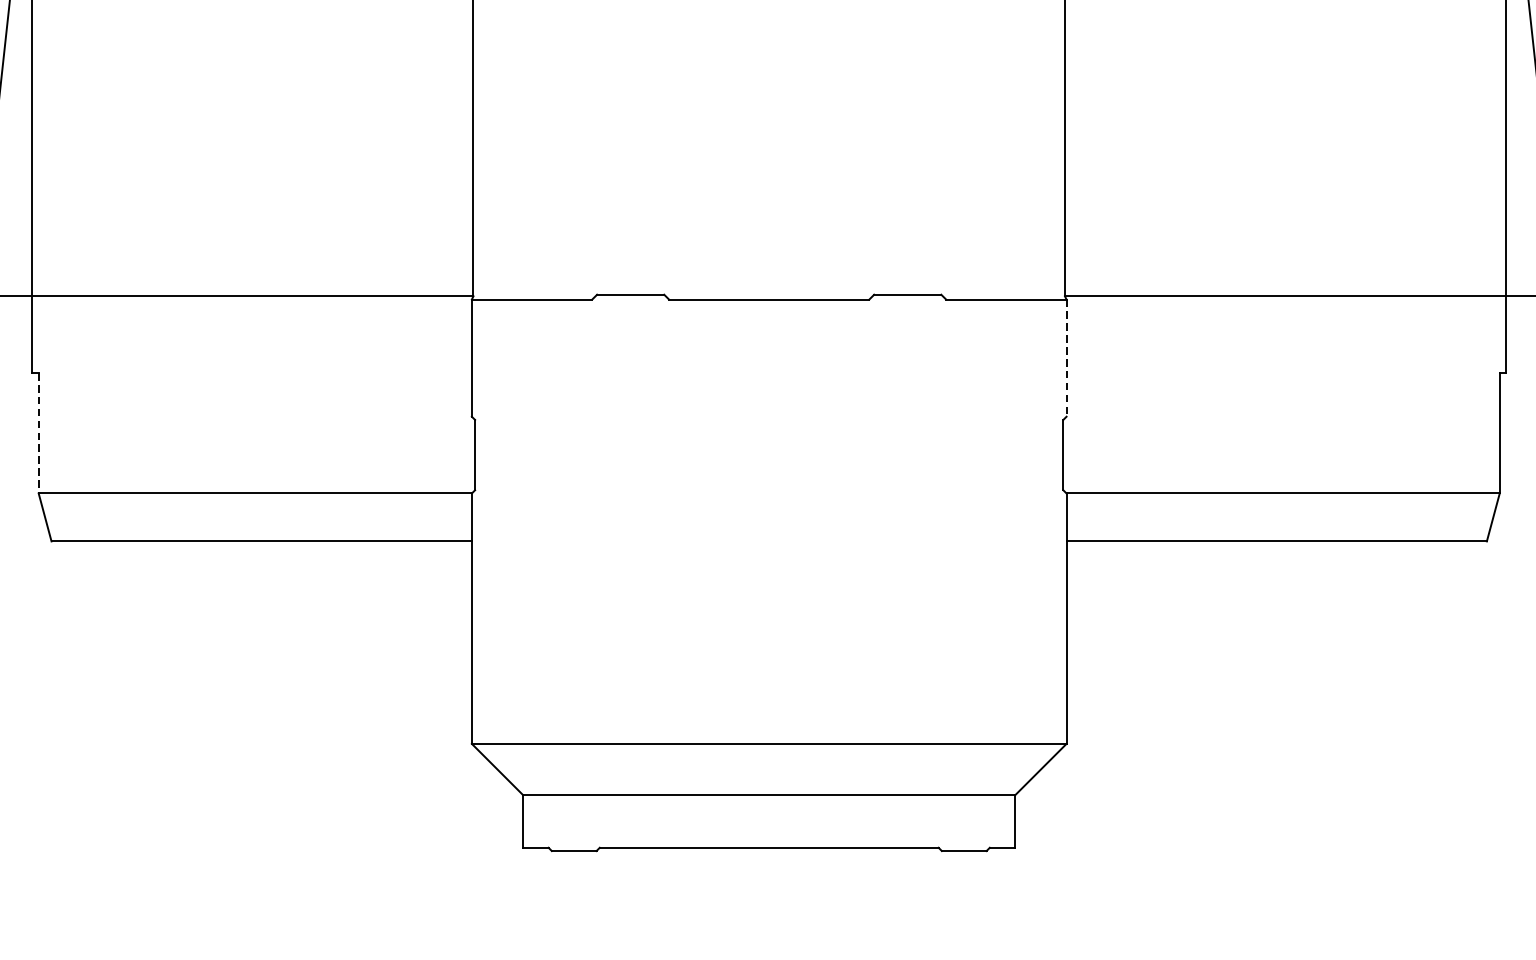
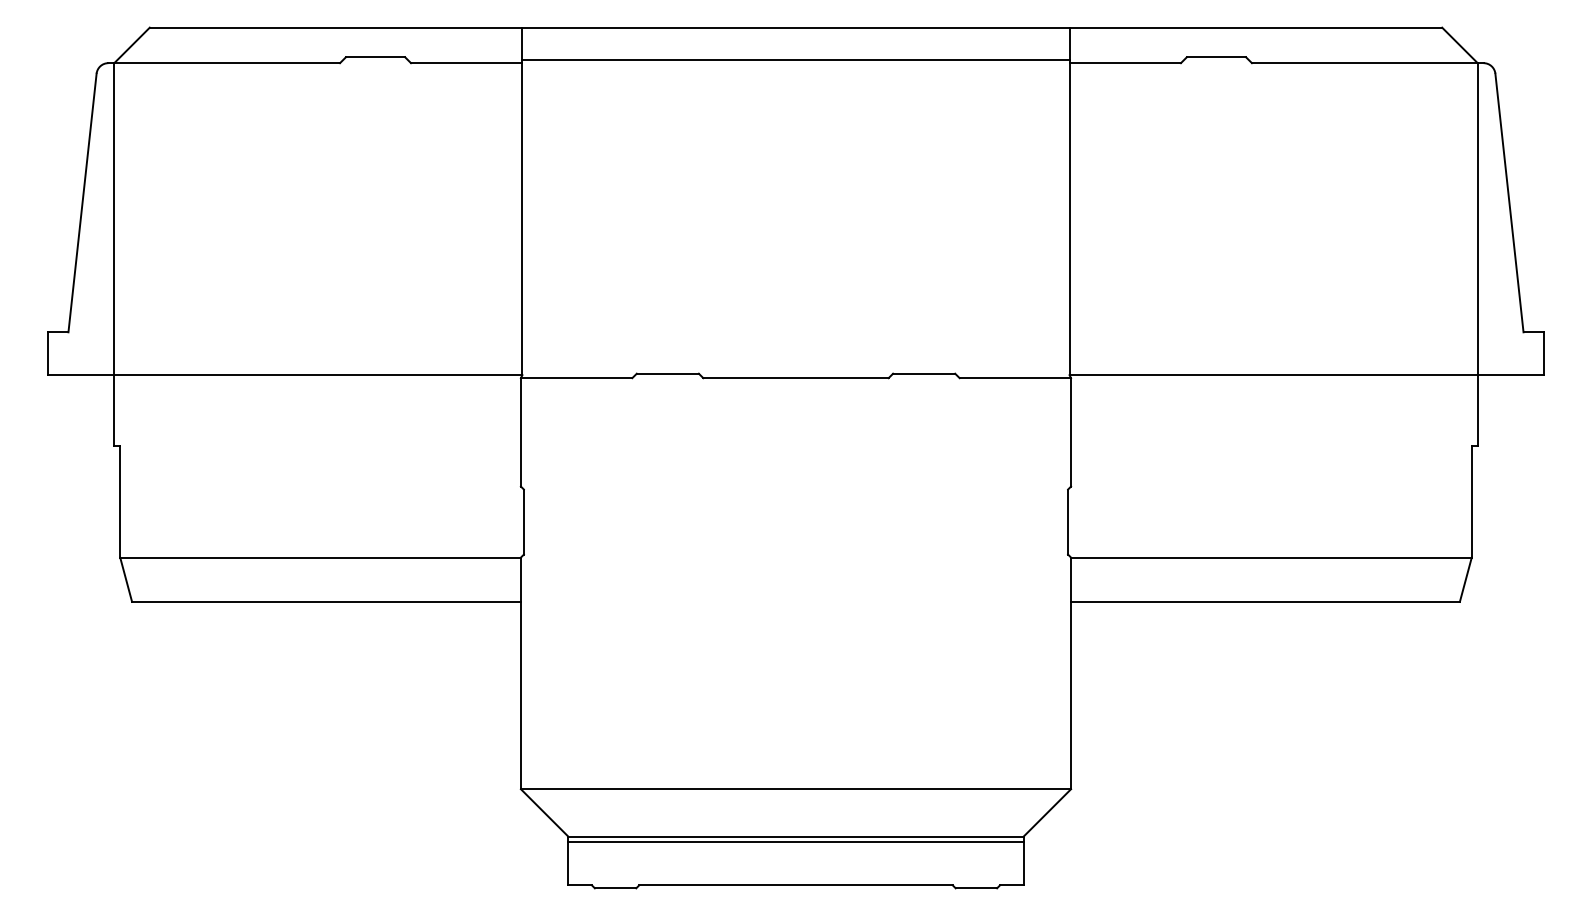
line: (1067, 358) -> (1071, 432), dashed -> solid
line: (39, 432) -> (120, 501), dashed -> solid
line: (768, 801) -> (795, 842), added

